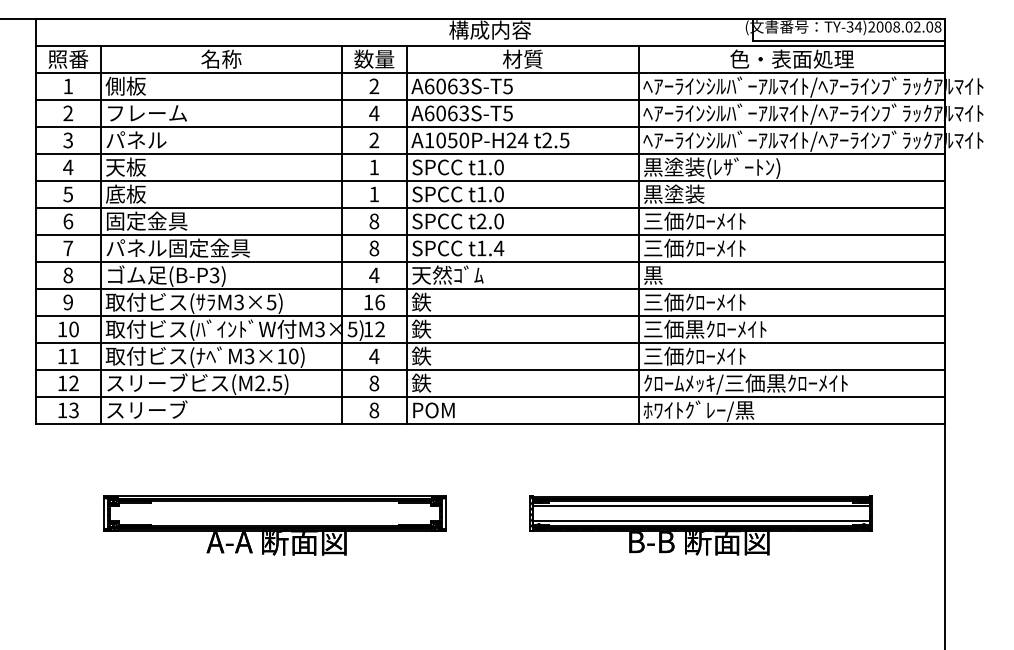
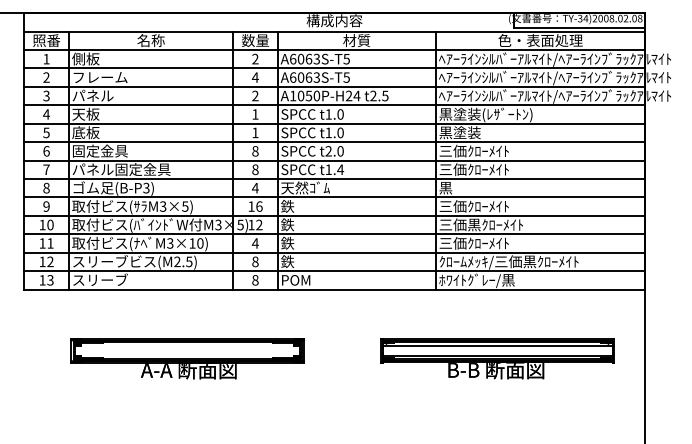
part: (701, 524) -> (497, 358), moved

